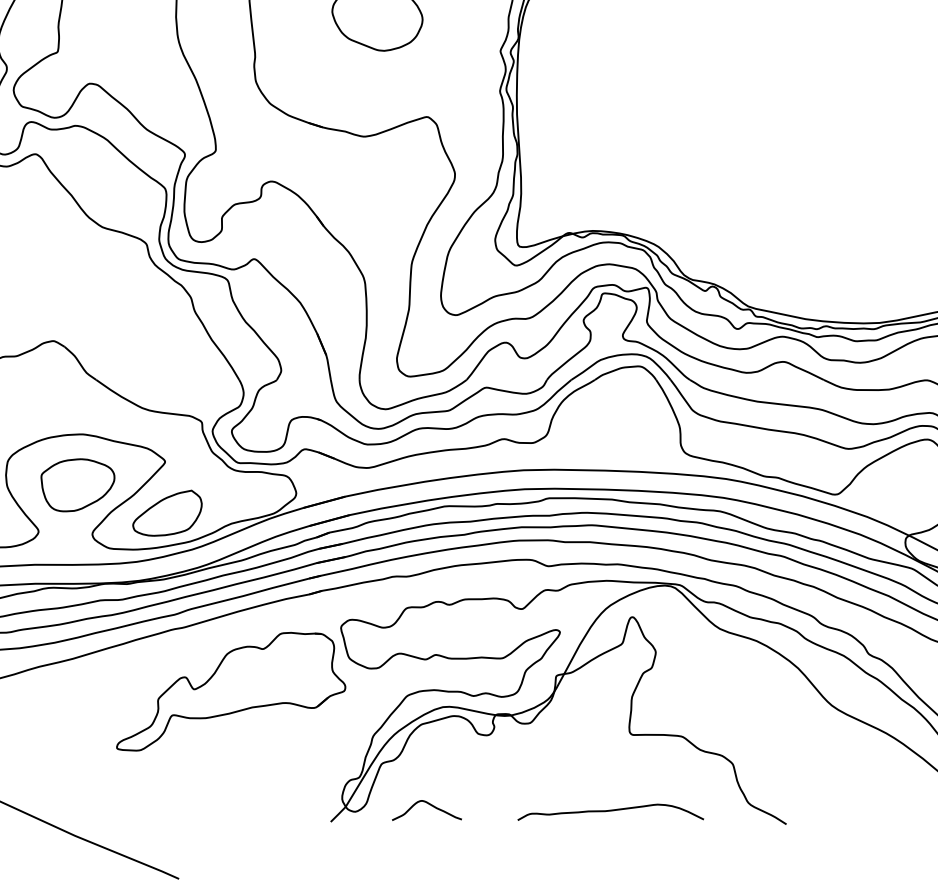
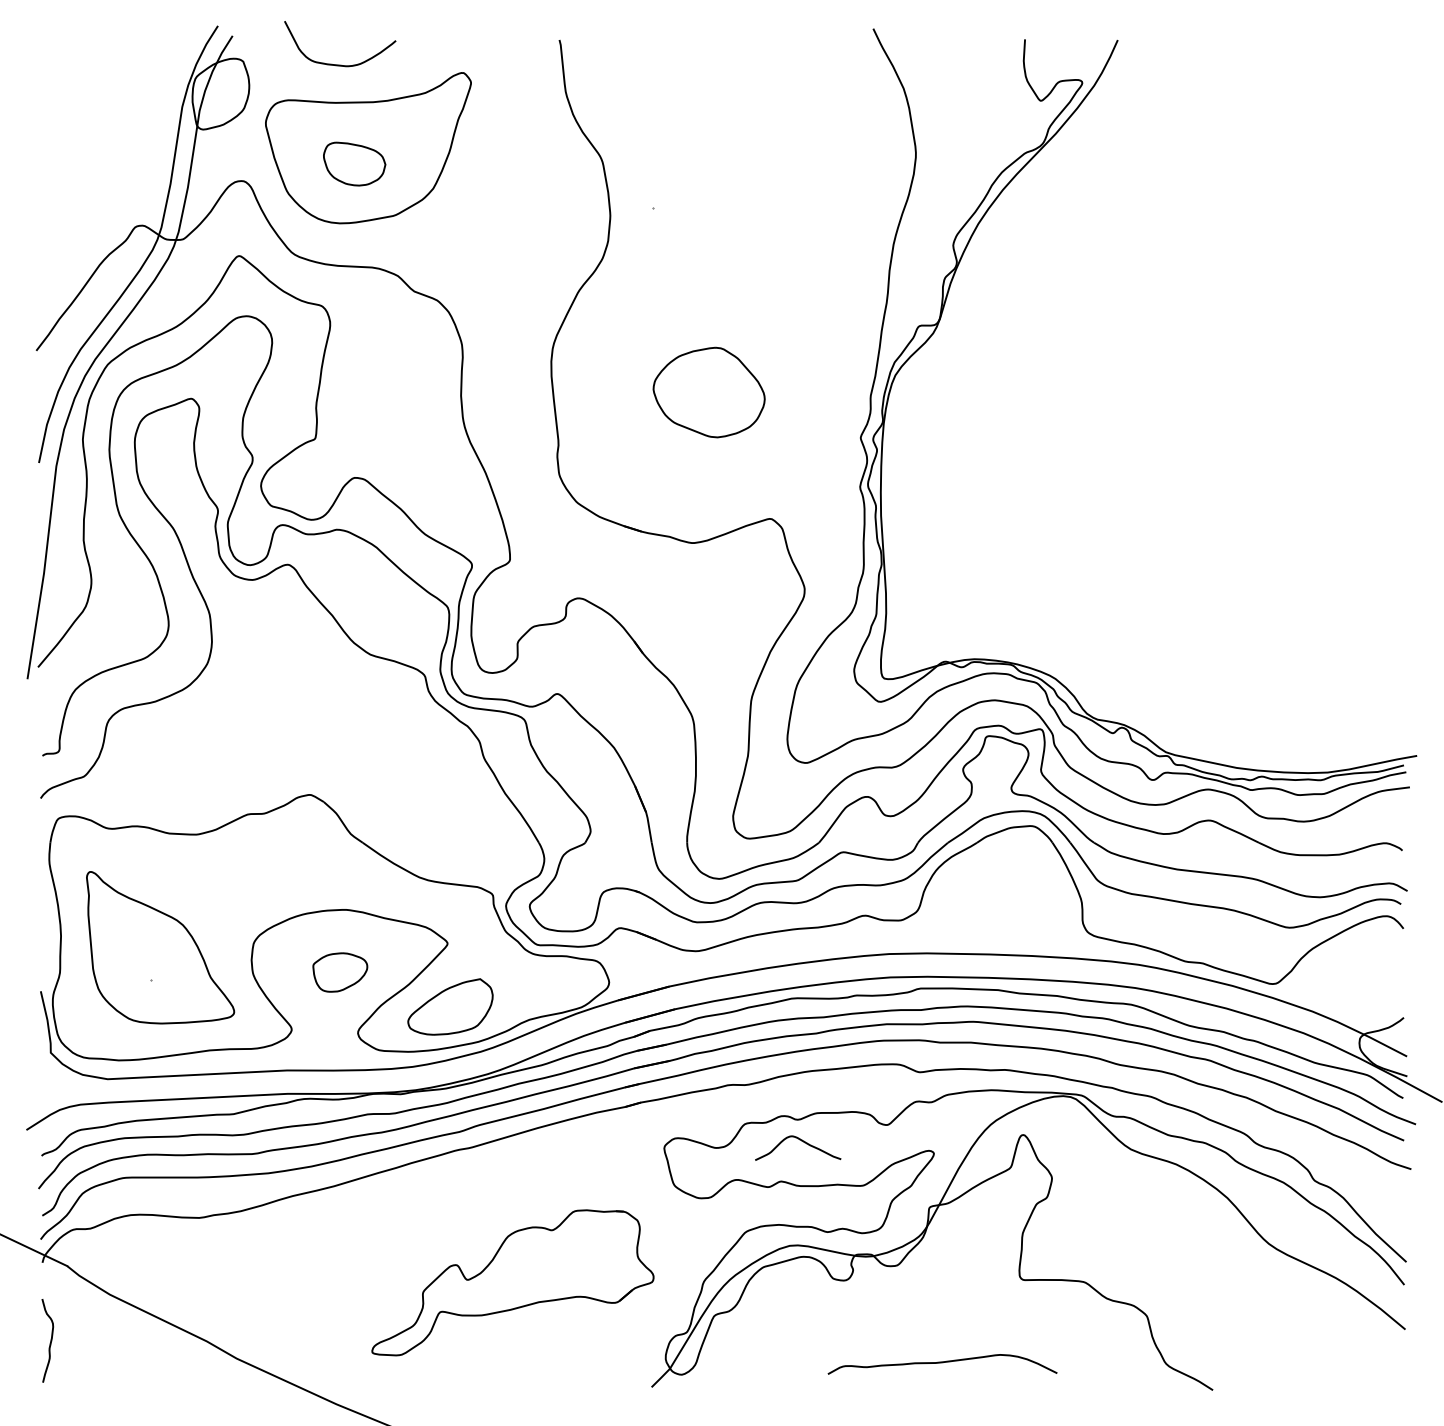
part: (78, 485) -> (340, 972), size x0.6
part: (230, 691) -> (512, 1282), moved
curve: (429, 805) -> (801, 1141), moved
curve: (610, 811) -> (942, 1363), moved

